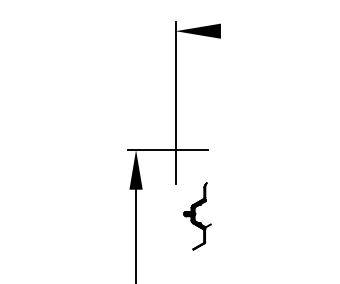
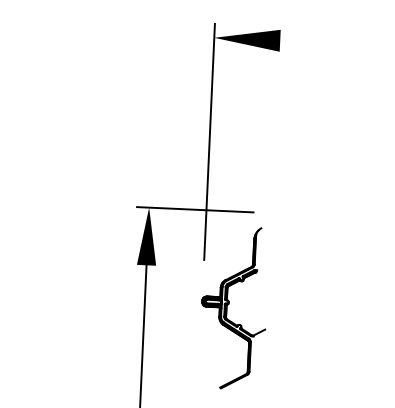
part: (197, 215) -> (234, 306), size x1.67

